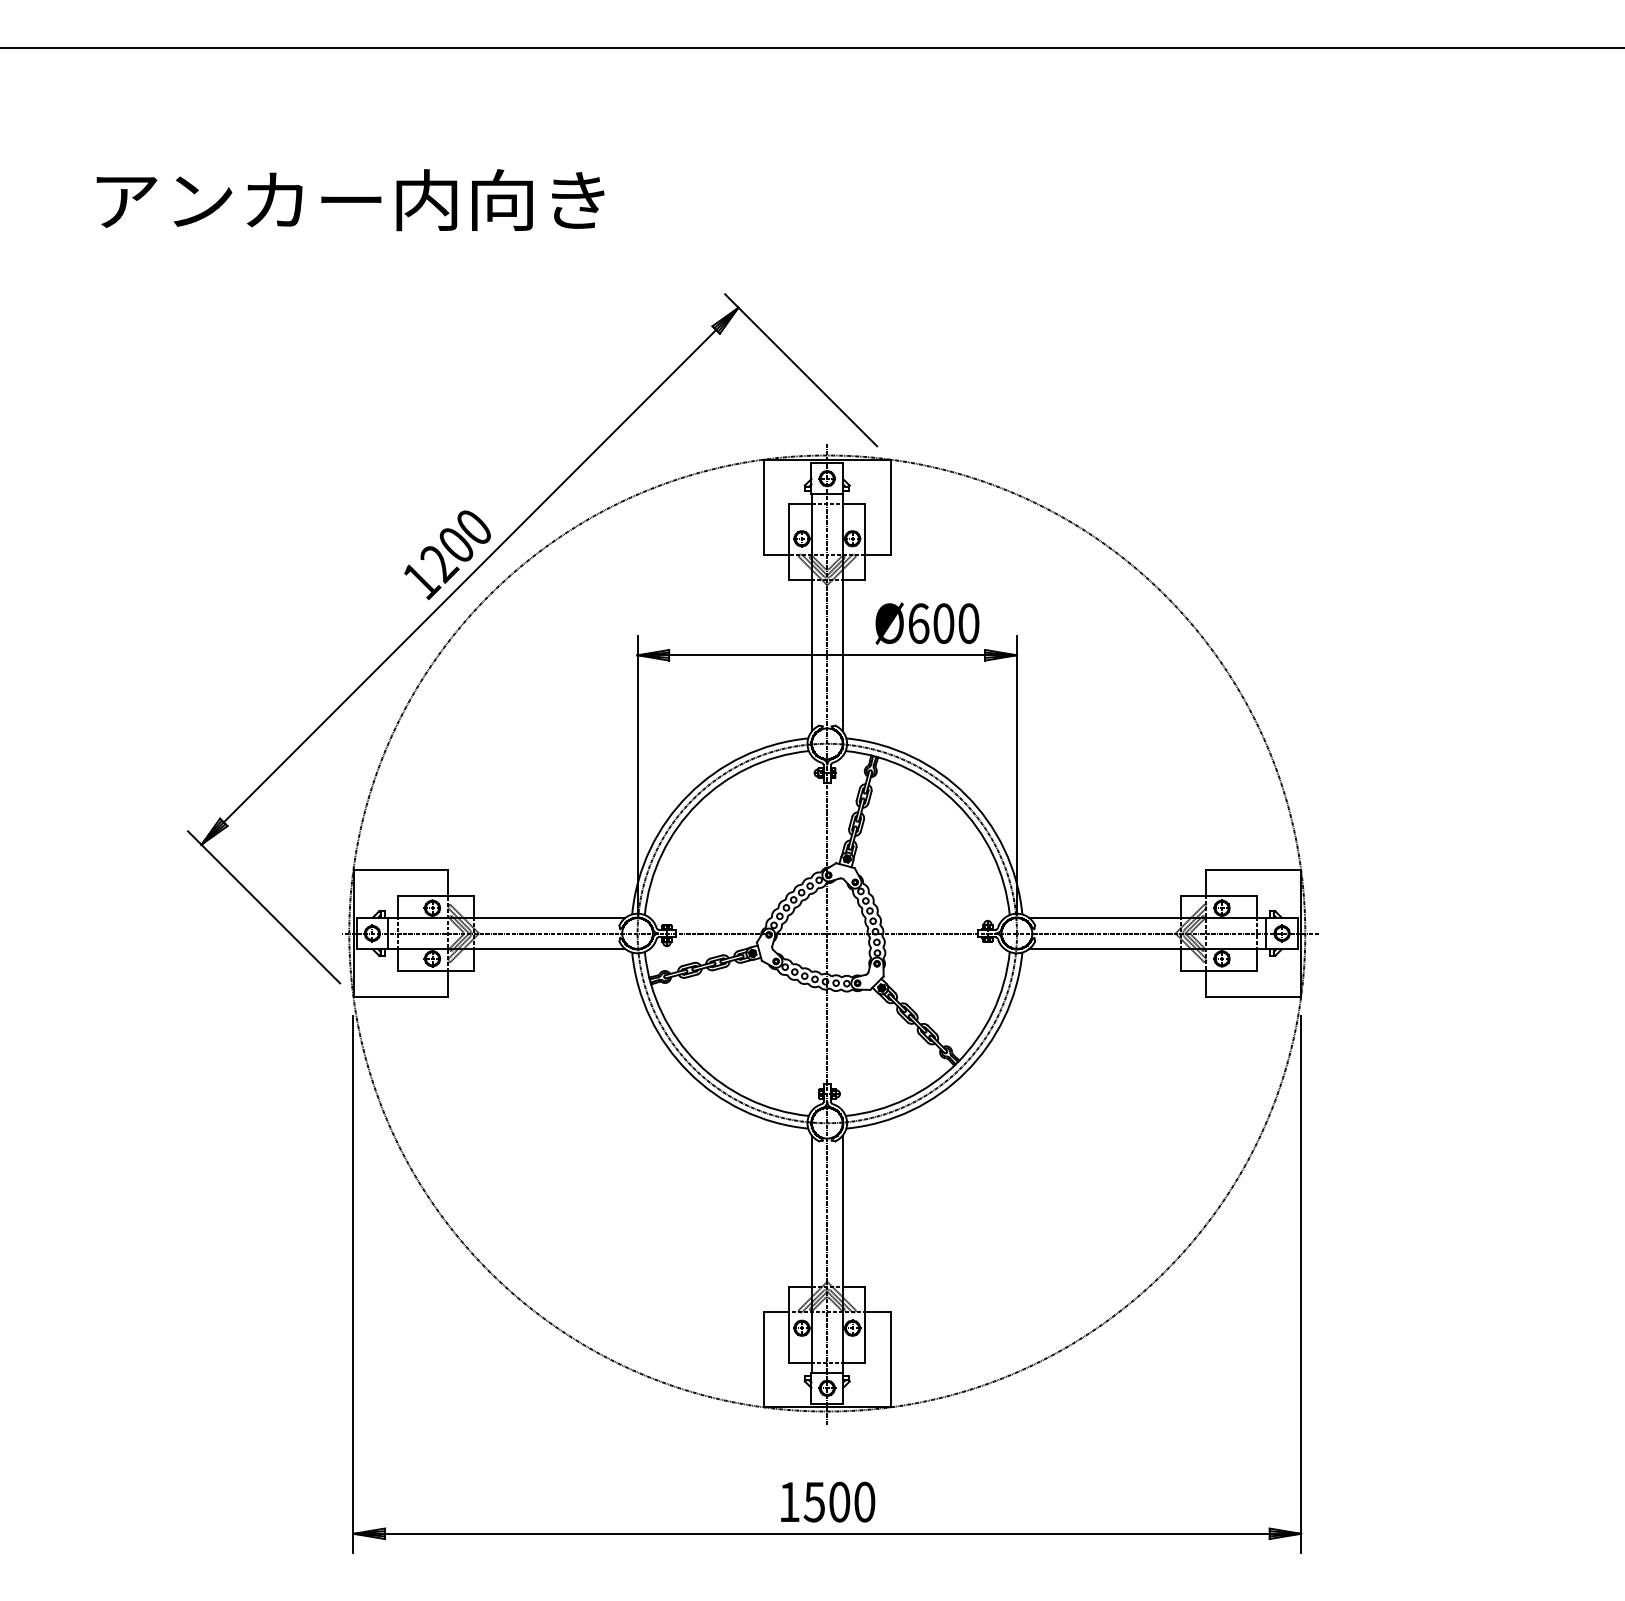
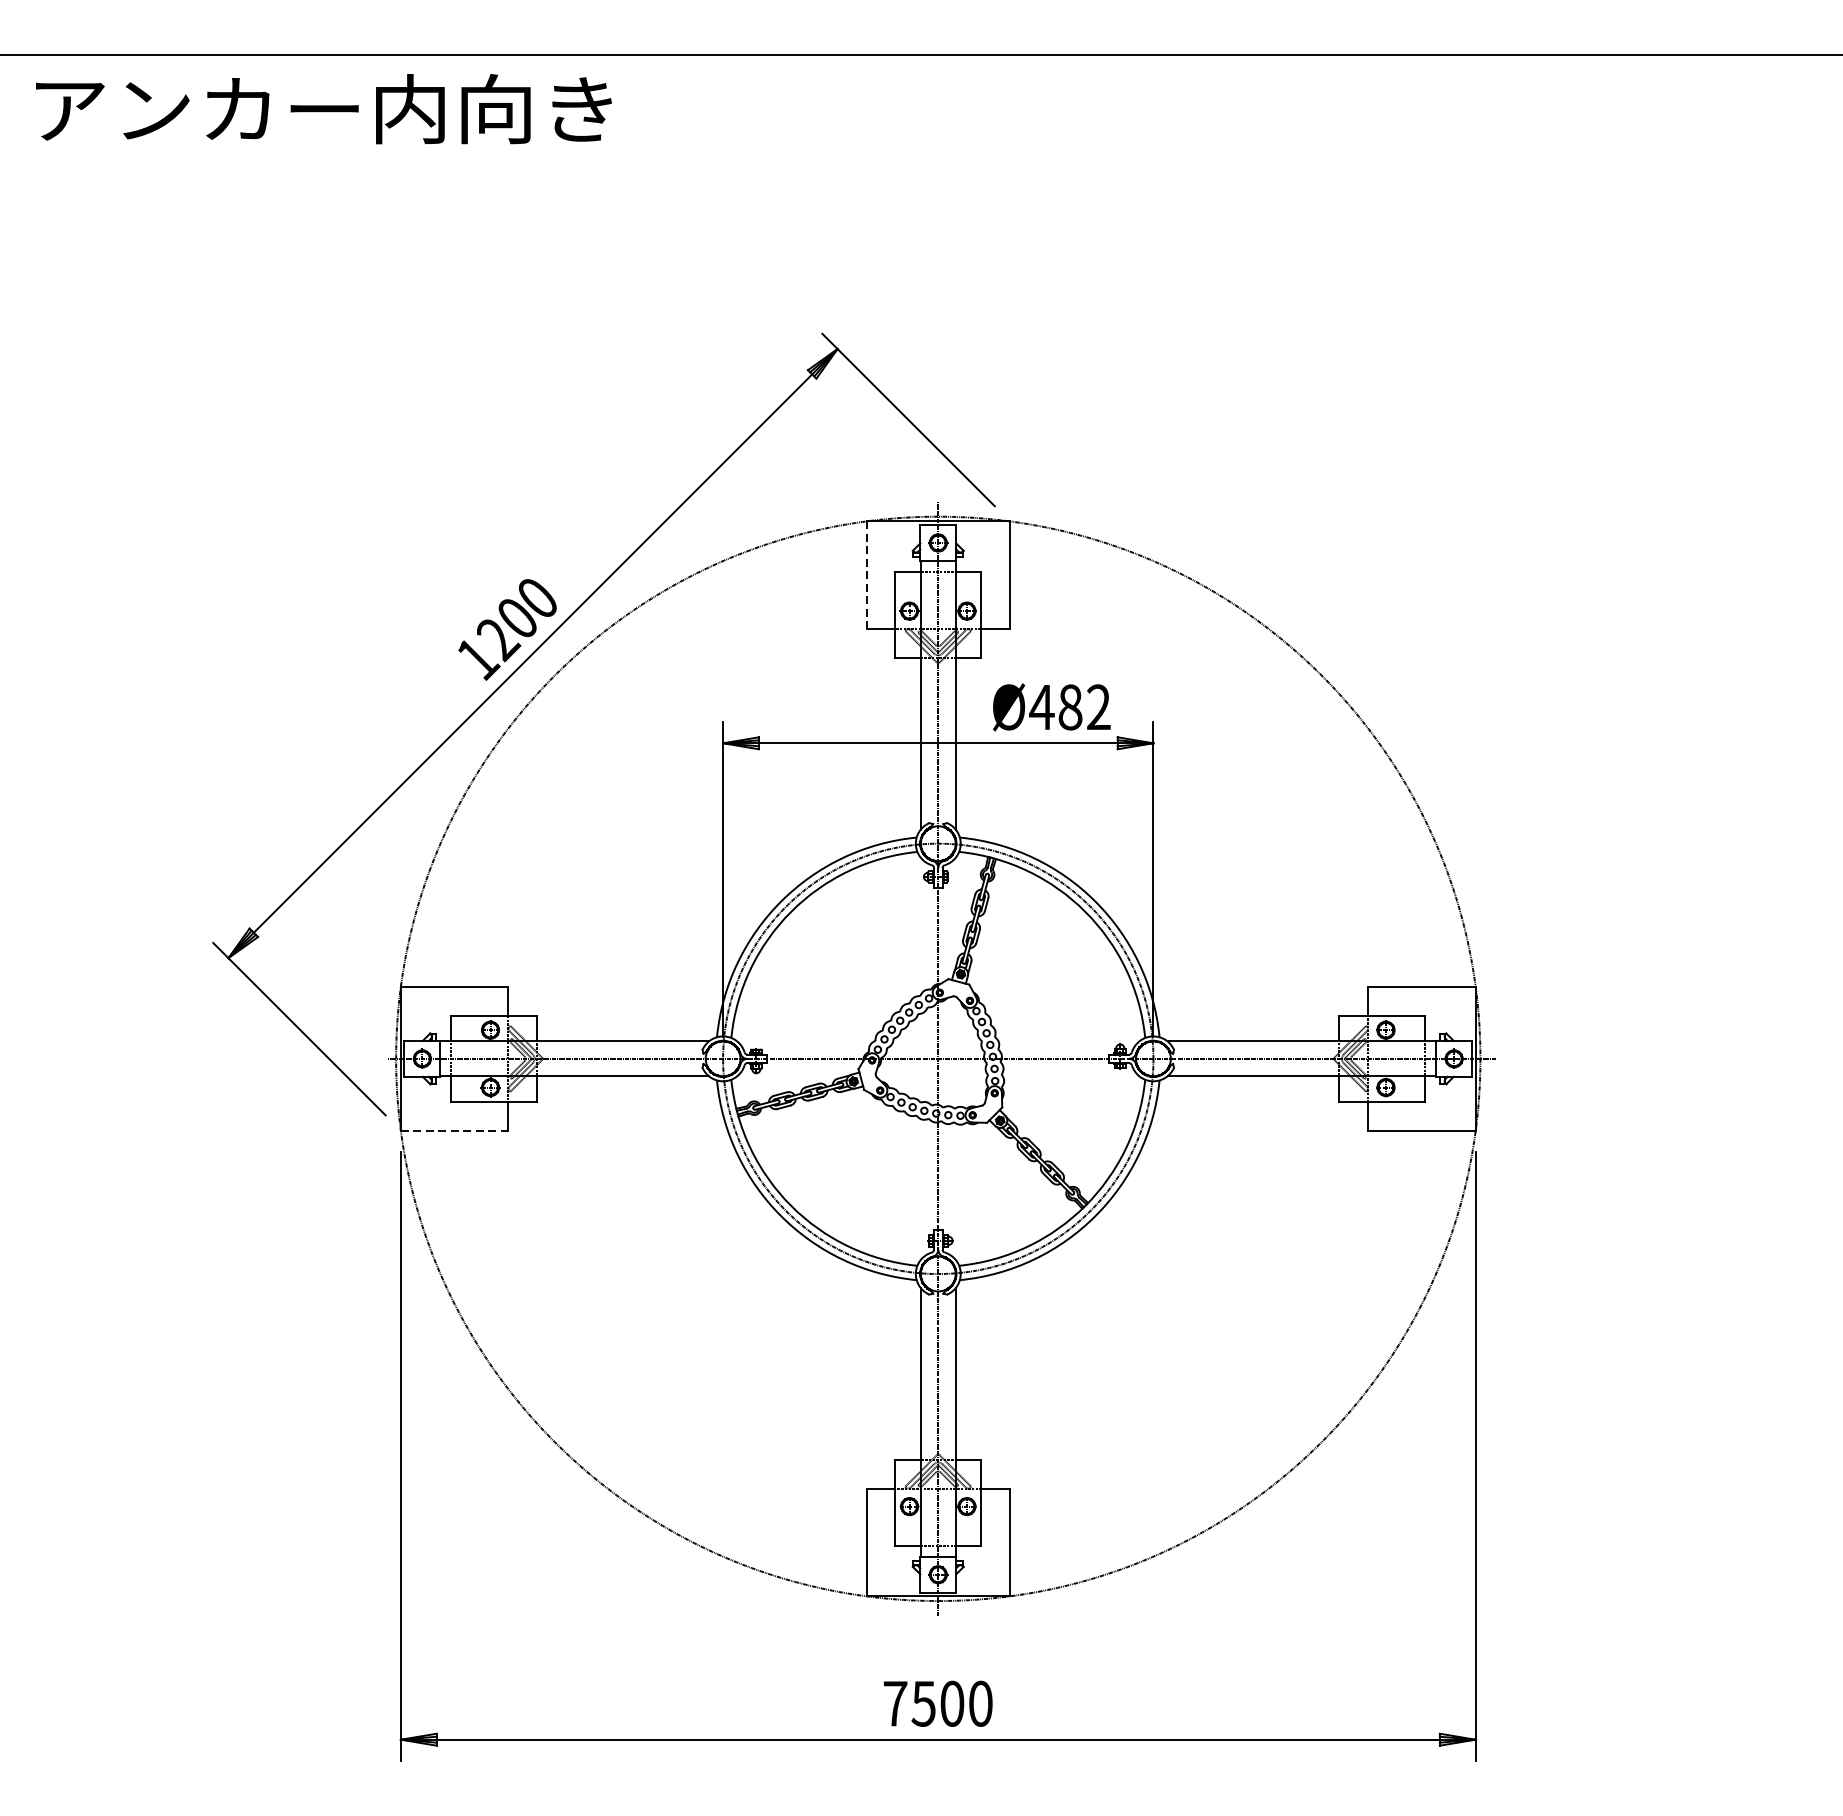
text: (350, 200) -> (323, 109), moved
line: (764, 506) -> (867, 574), solid -> dashed
text: (943, 623) -> (1070, 707), Ø600 -> Ø482
line: (400, 996) -> (454, 1130), solid -> dashed
text: (789, 1501) -> (895, 1703), 1500 -> 7500

